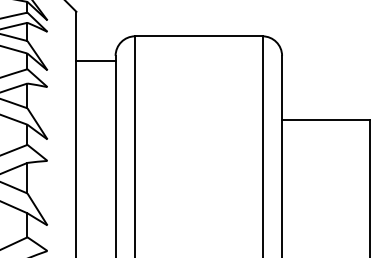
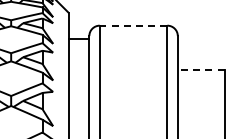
line: (198, 35) -> (133, 25), solid -> dashed
line: (324, 118) -> (200, 69), solid -> dashed

